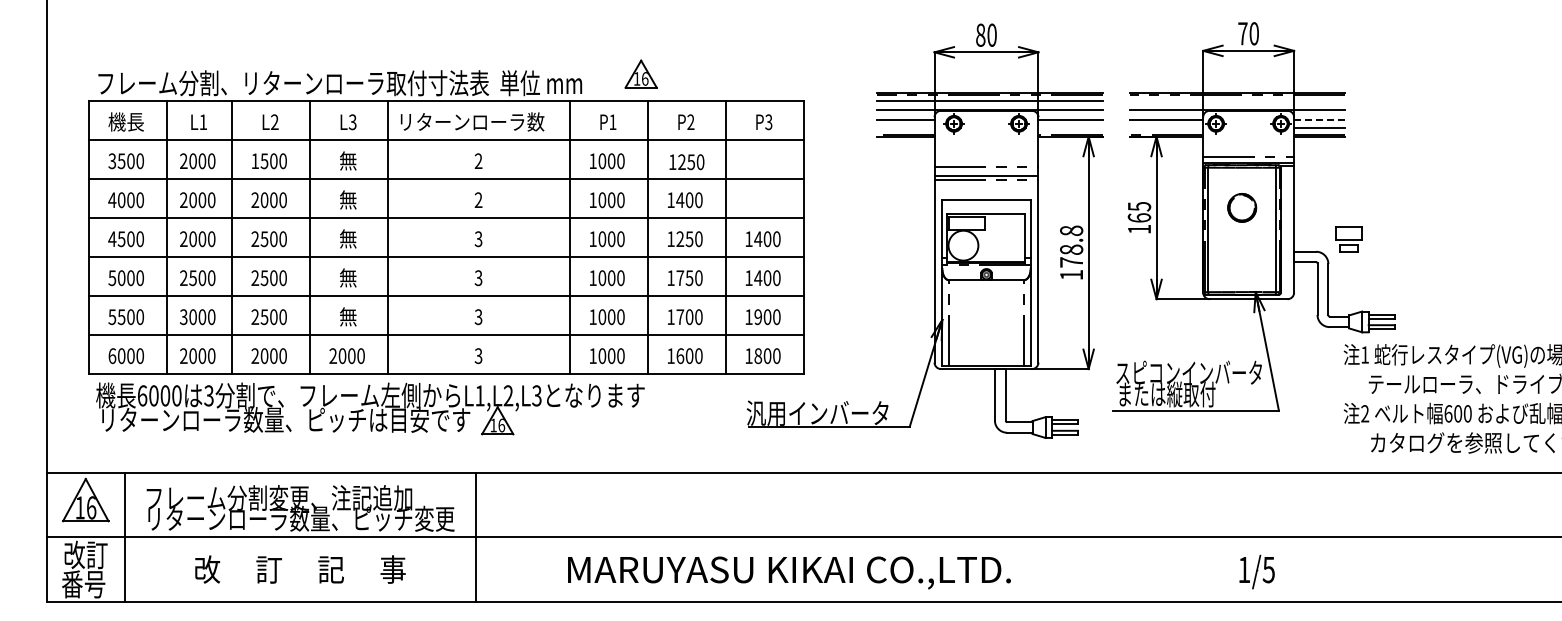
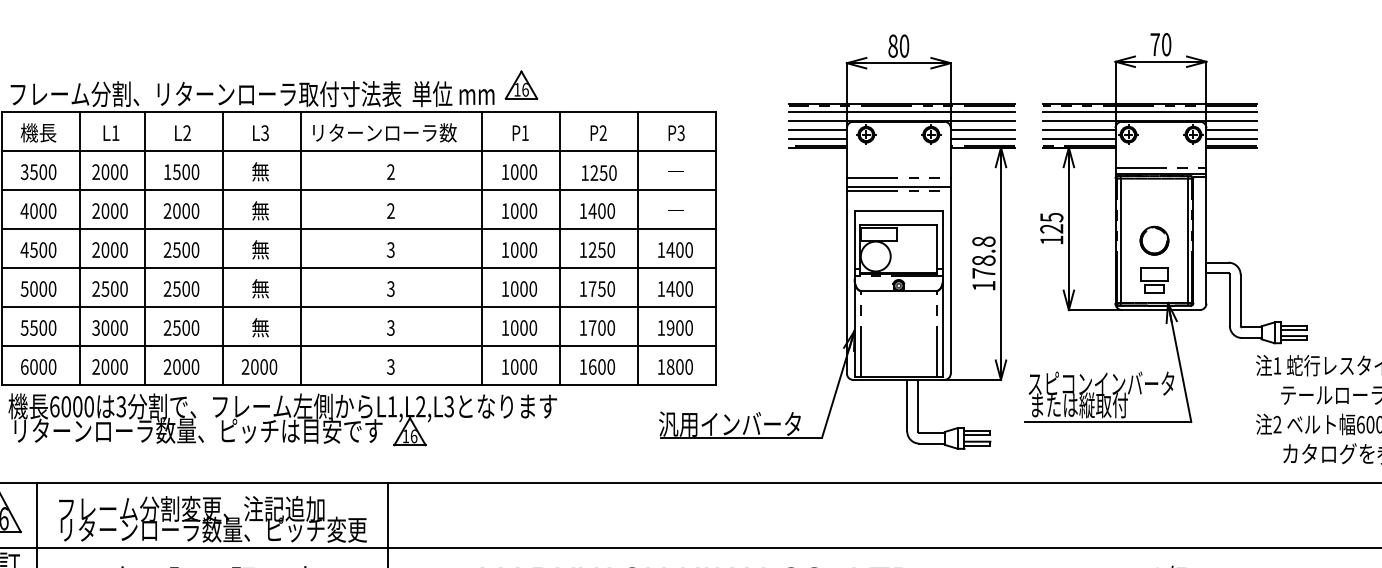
part: (640, 73) -> (520, 84), moved
line: (1237, 101) -> (1149, 112), added
line: (1319, 119) -> (1231, 130), dashed -> solid
line: (905, 128) -> (817, 139), added
line: (1070, 128) -> (982, 139), added
line: (1166, 128) -> (1078, 139), added
part: (1242, 207) -> (1154, 240), moved
text: (1139, 217) -> (1051, 228), 165 -> 125
part: (1348, 239) -> (1153, 280), moved

